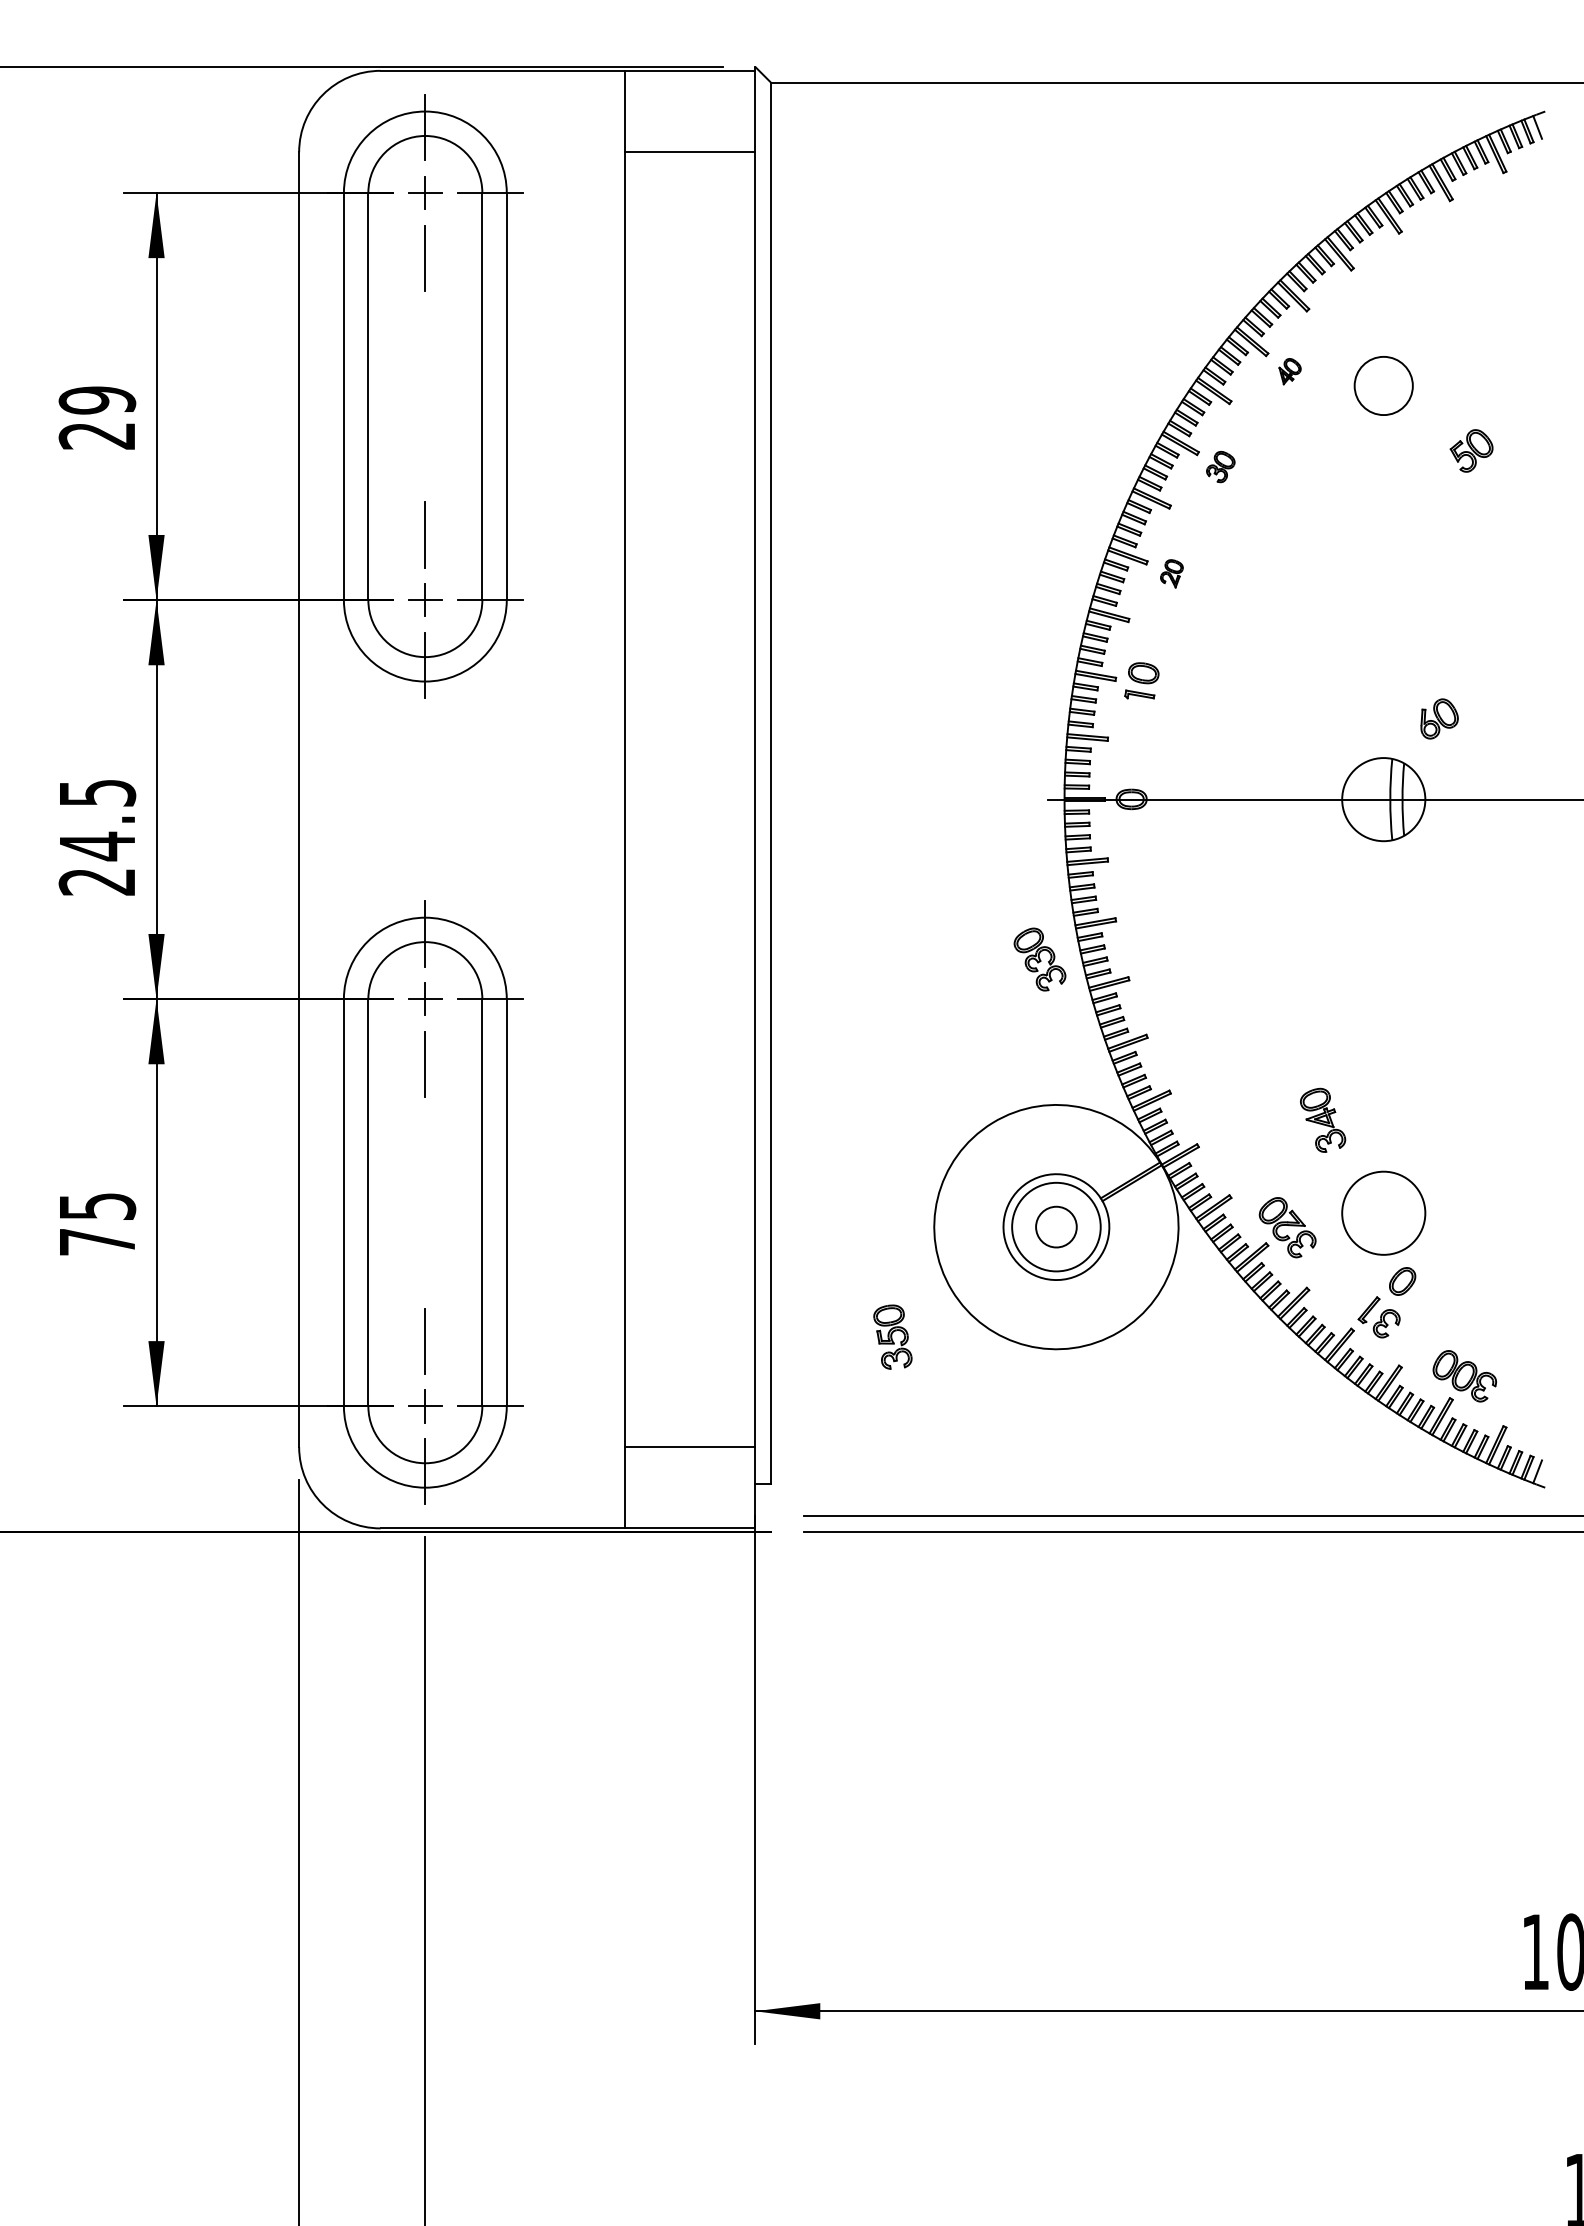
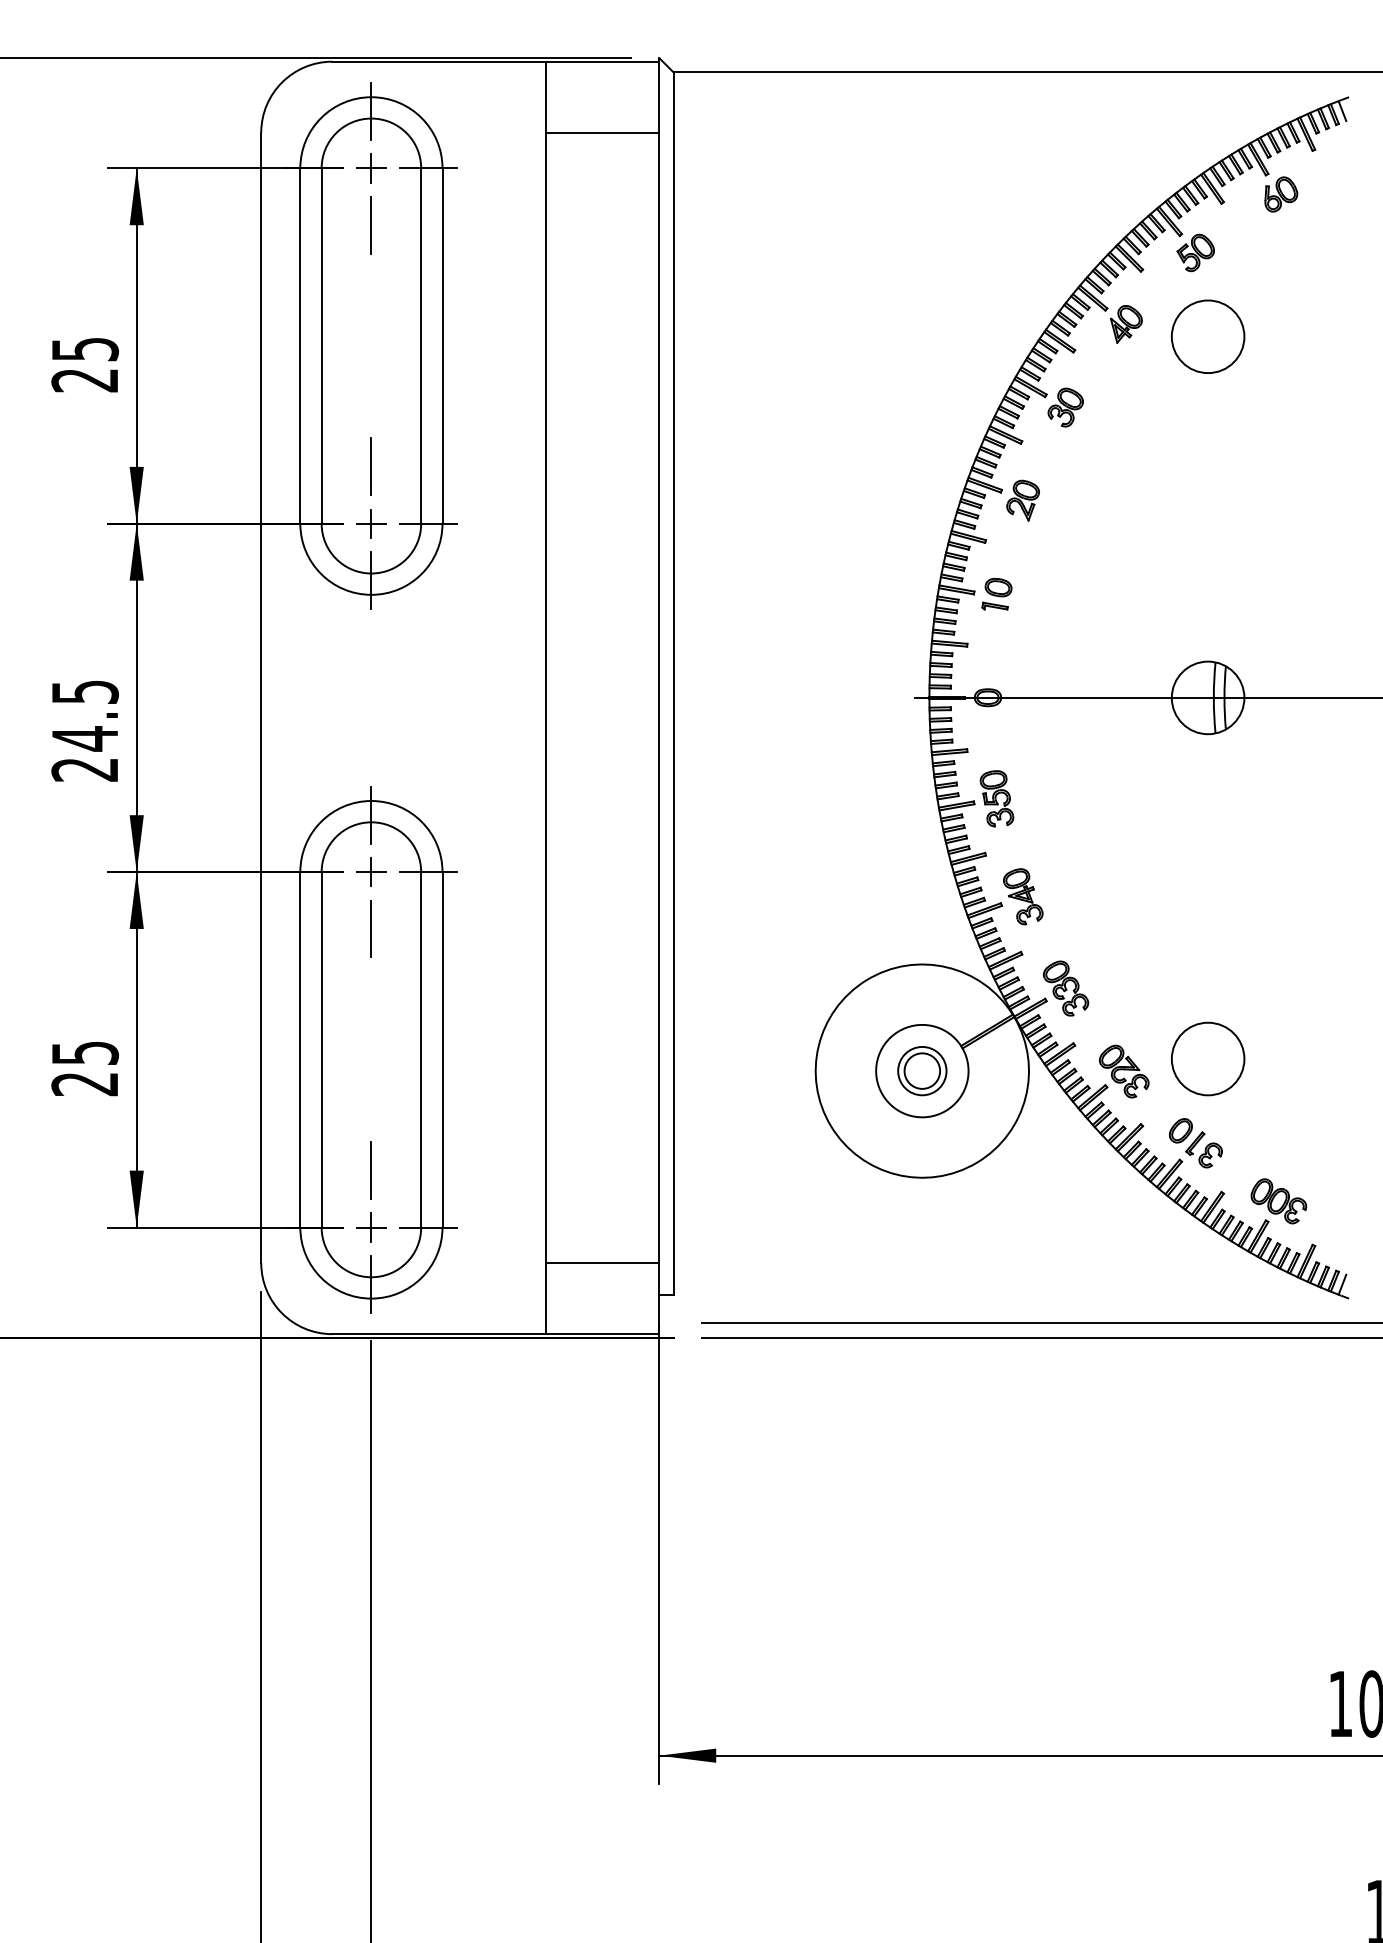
part: (1289, 371) -> (1125, 324), size x1.67
circle: (1383, 385) -> (1207, 336), size x1.43
text: (97, 400) -> (85, 349), 29 -> 25
part: (1471, 450) -> (1195, 252), moved
part: (1220, 466) -> (1065, 407), size x1.43
part: (1171, 573) -> (1022, 500), size x1.67
part: (1439, 718) -> (1281, 194), moved
part: (1039, 959) -> (1065, 988), moved
part: (1323, 1119) -> (1023, 895), moved
circle: (1056, 1226) -> (922, 1070), size x0.62
text: (96, 1242) -> (84, 1084), 75 -> 25
part: (1402, 1281) -> (1180, 1130), moved
part: (892, 1336) -> (996, 798), moved

